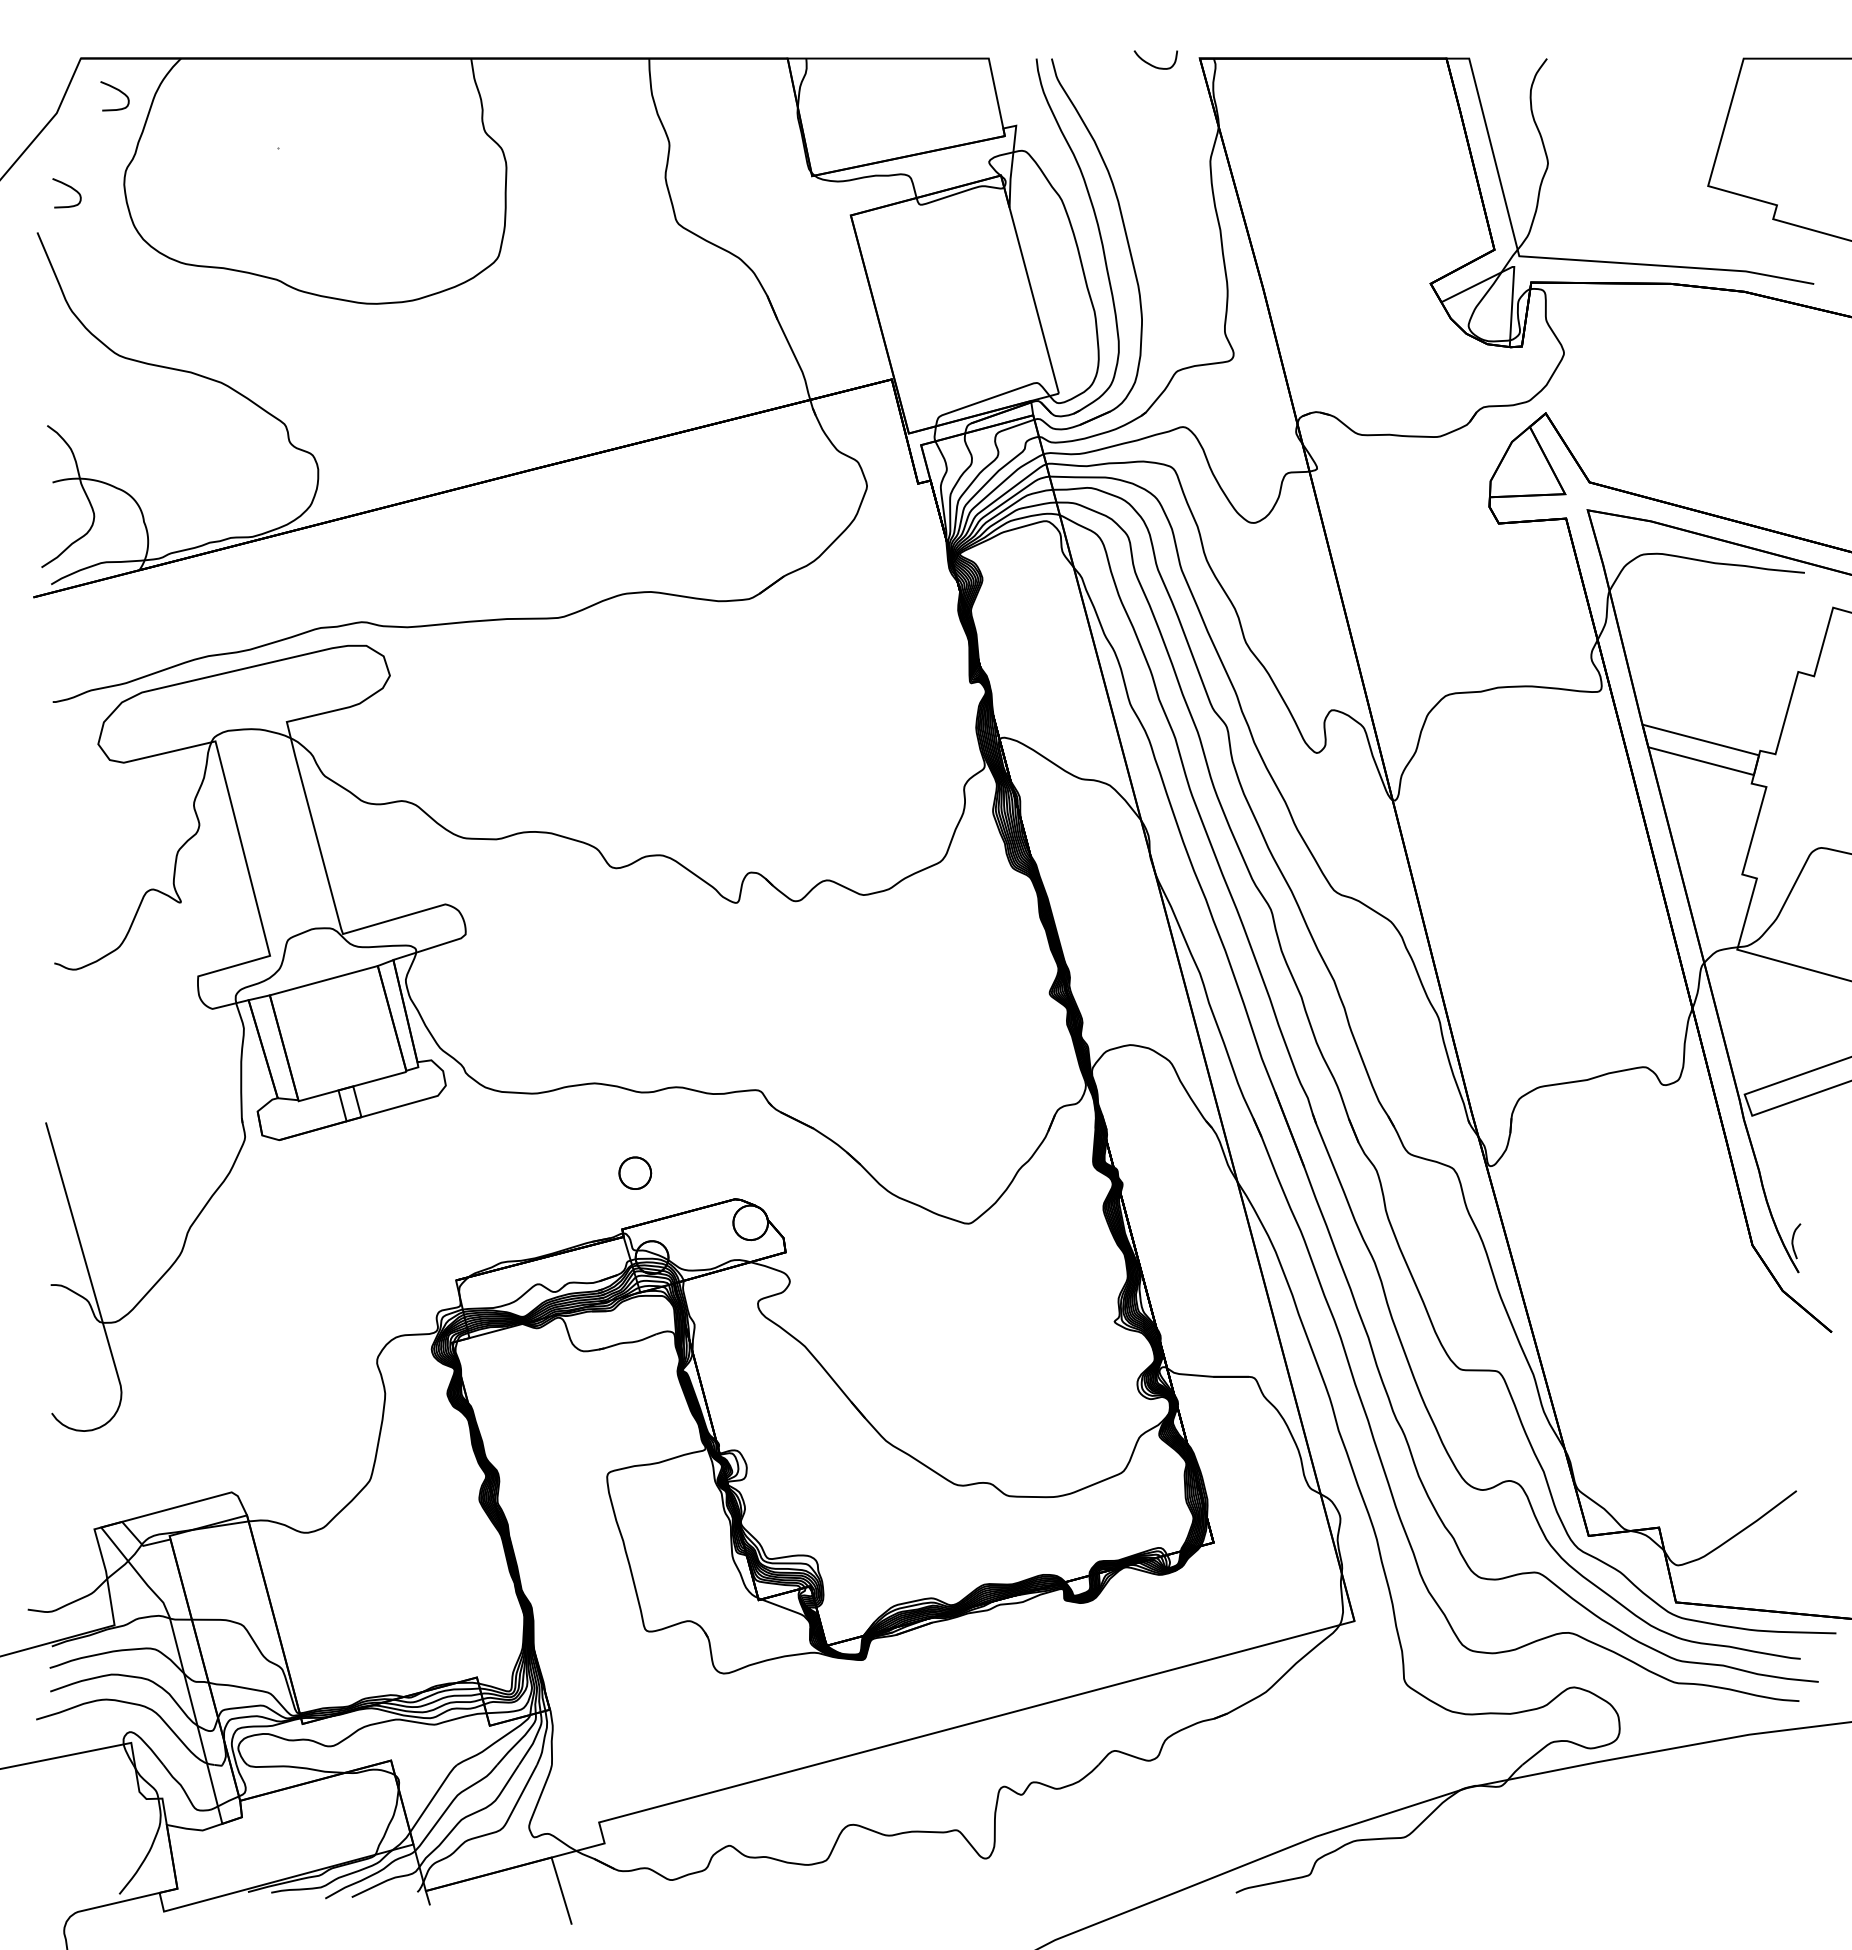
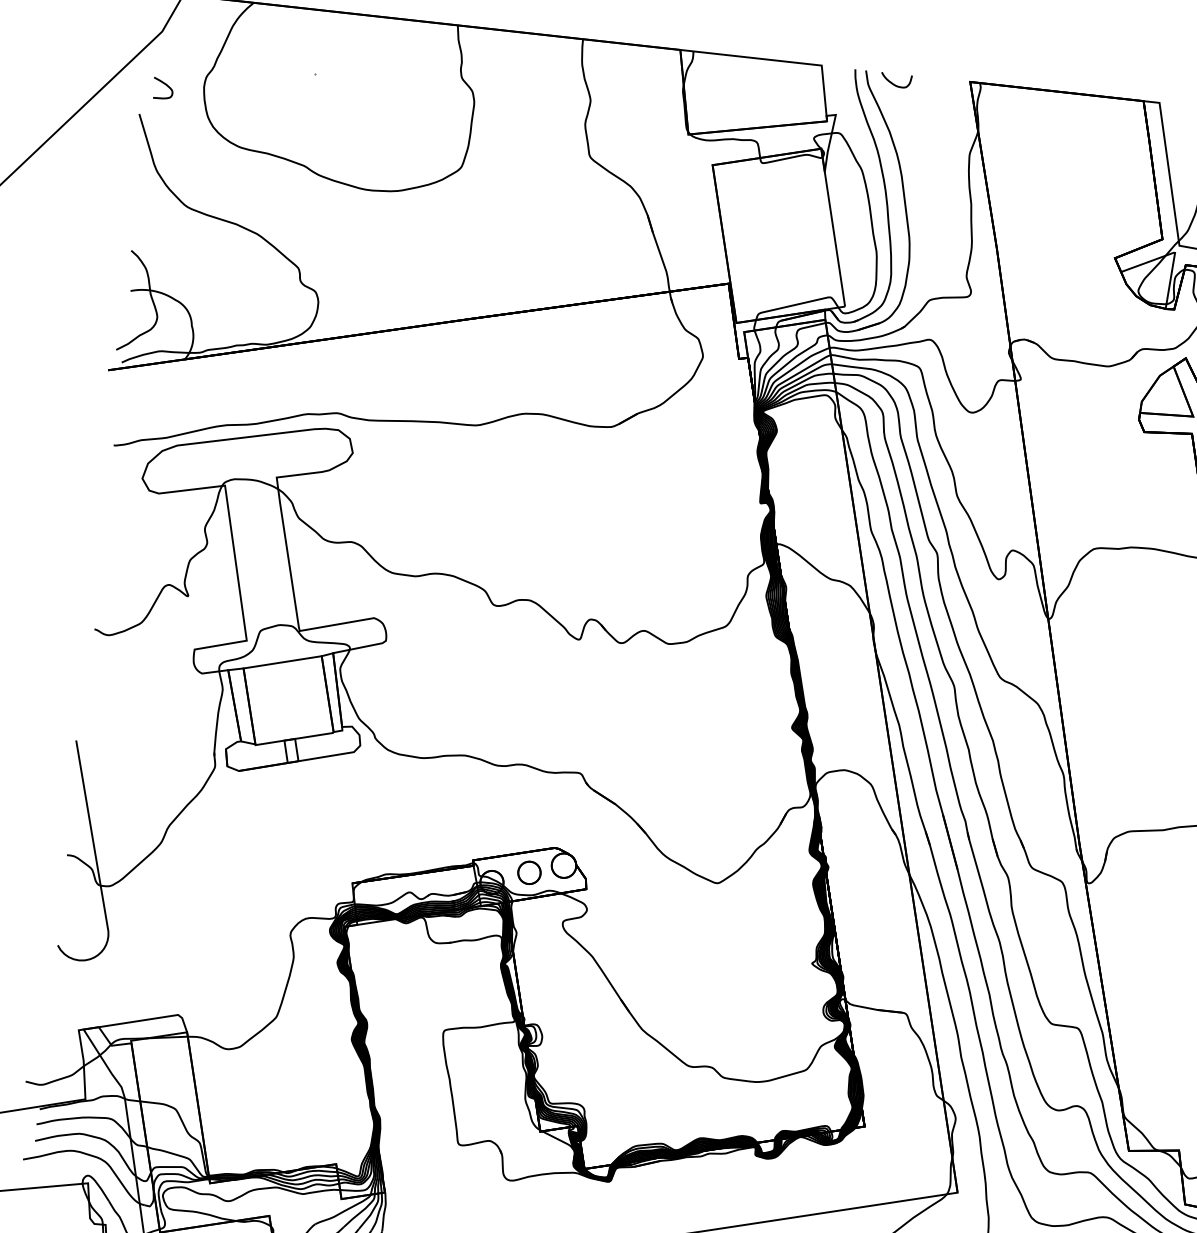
curve: (1152, 64) -> (893, 83), moved
curve: (117, 90) -> (206, 20), removed
part: (635, 1172) -> (529, 872), moved

